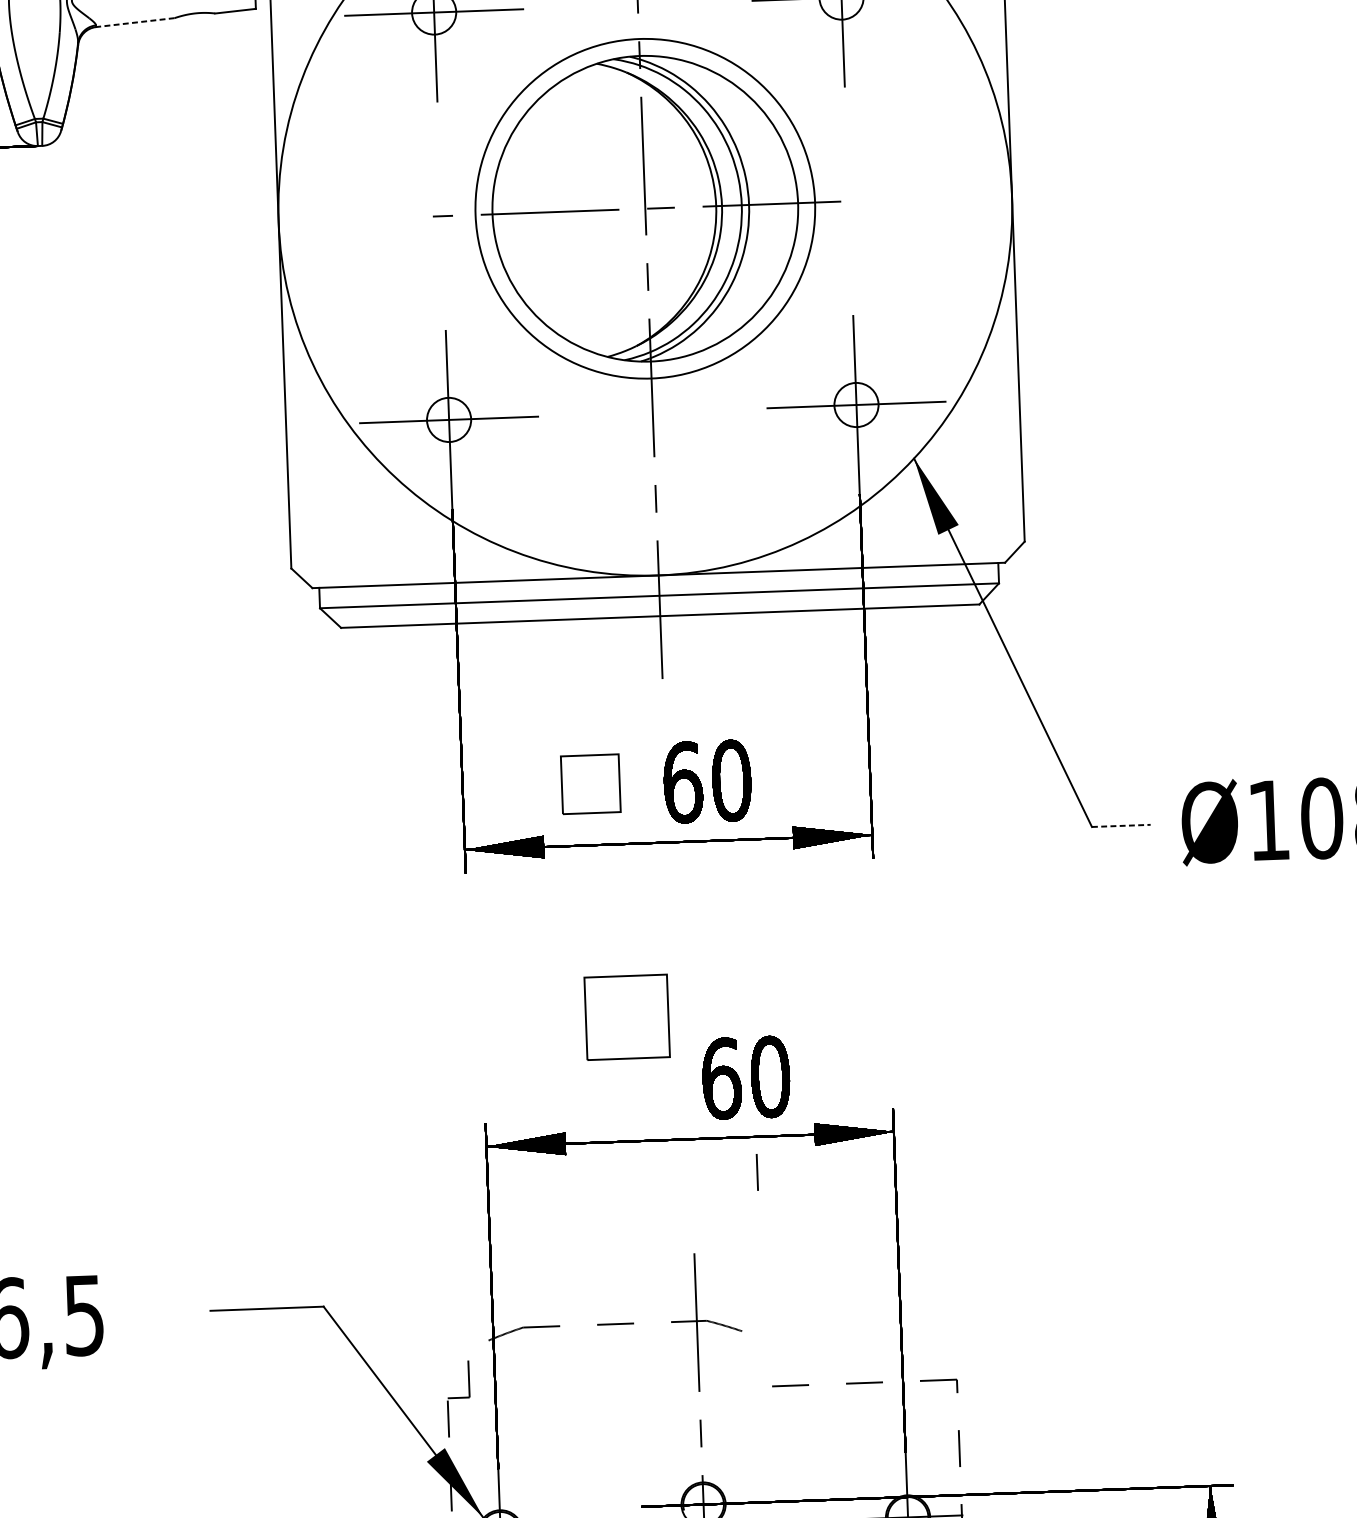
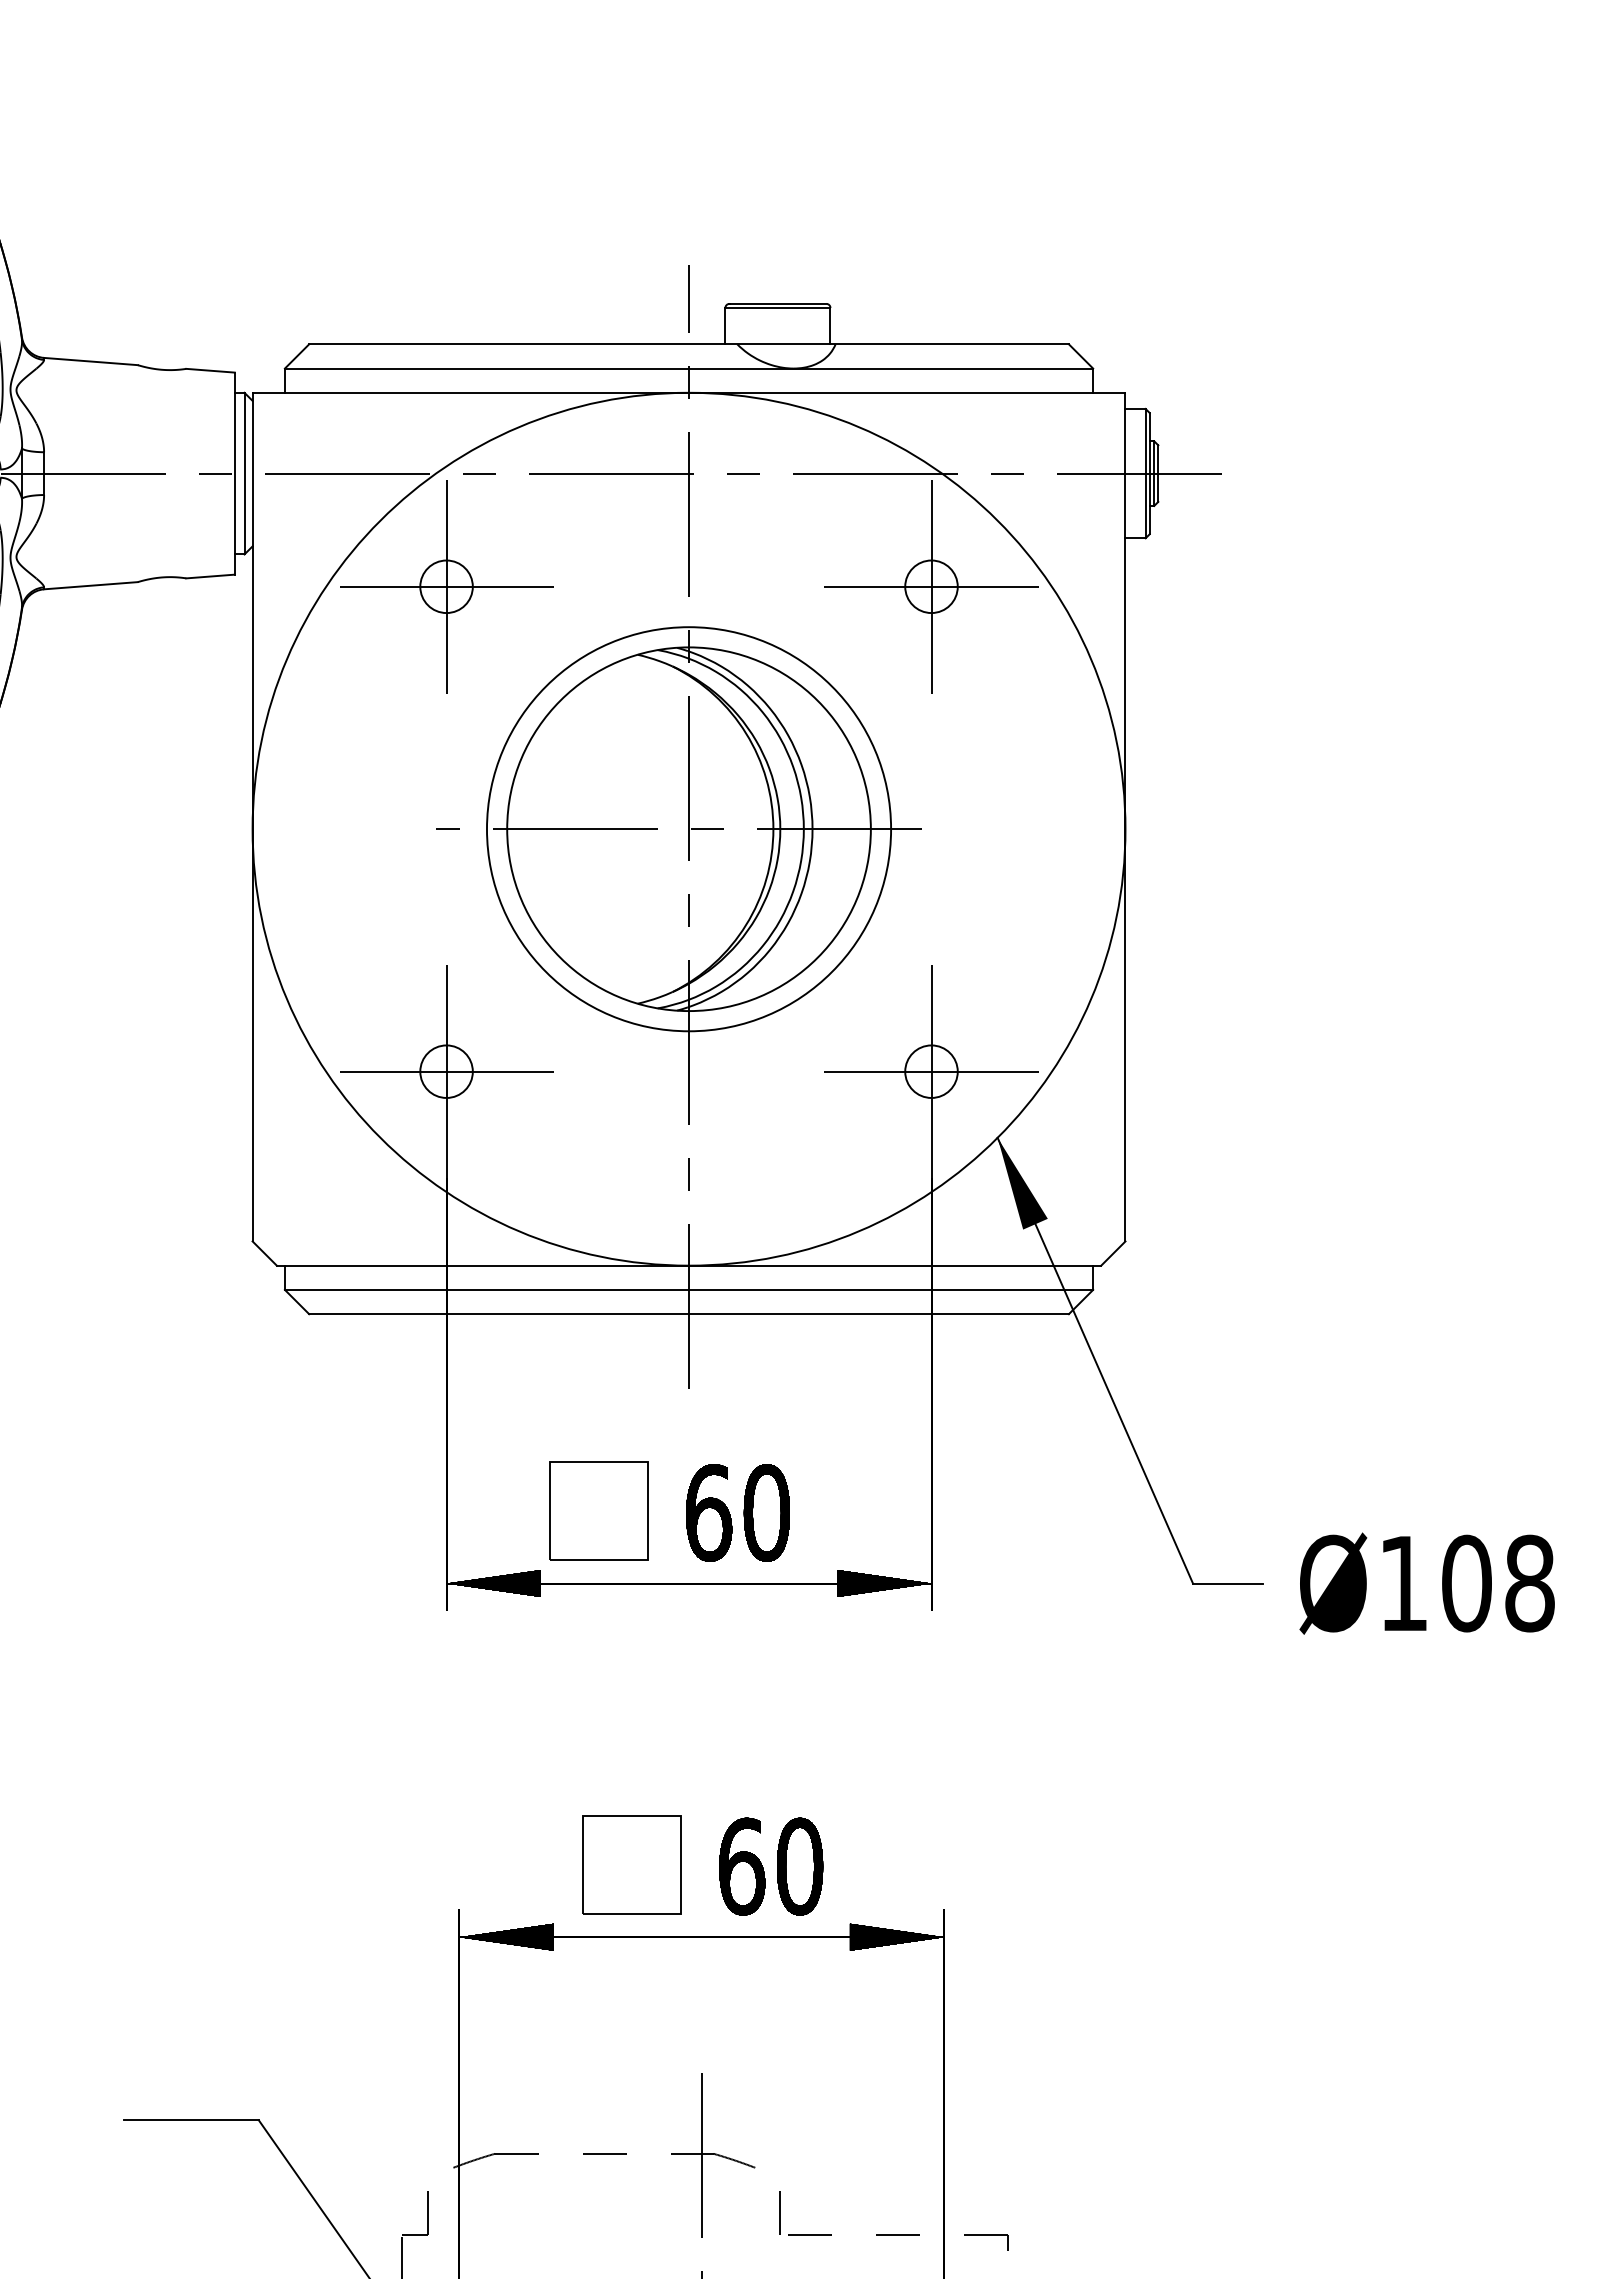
line: (134, 22) -> (90, 585), dashed -> solid
part: (590, 783) -> (598, 1510), size x1.43
line: (1120, 825) -> (1227, 1583), dashed -> solid
part: (626, 1017) -> (631, 1864), moved
line: (756, 1172) -> (779, 2212), moved

